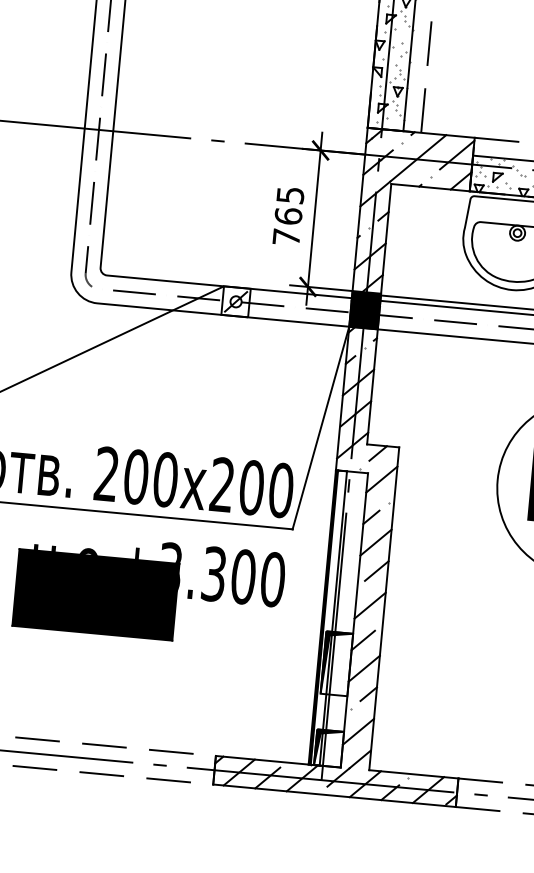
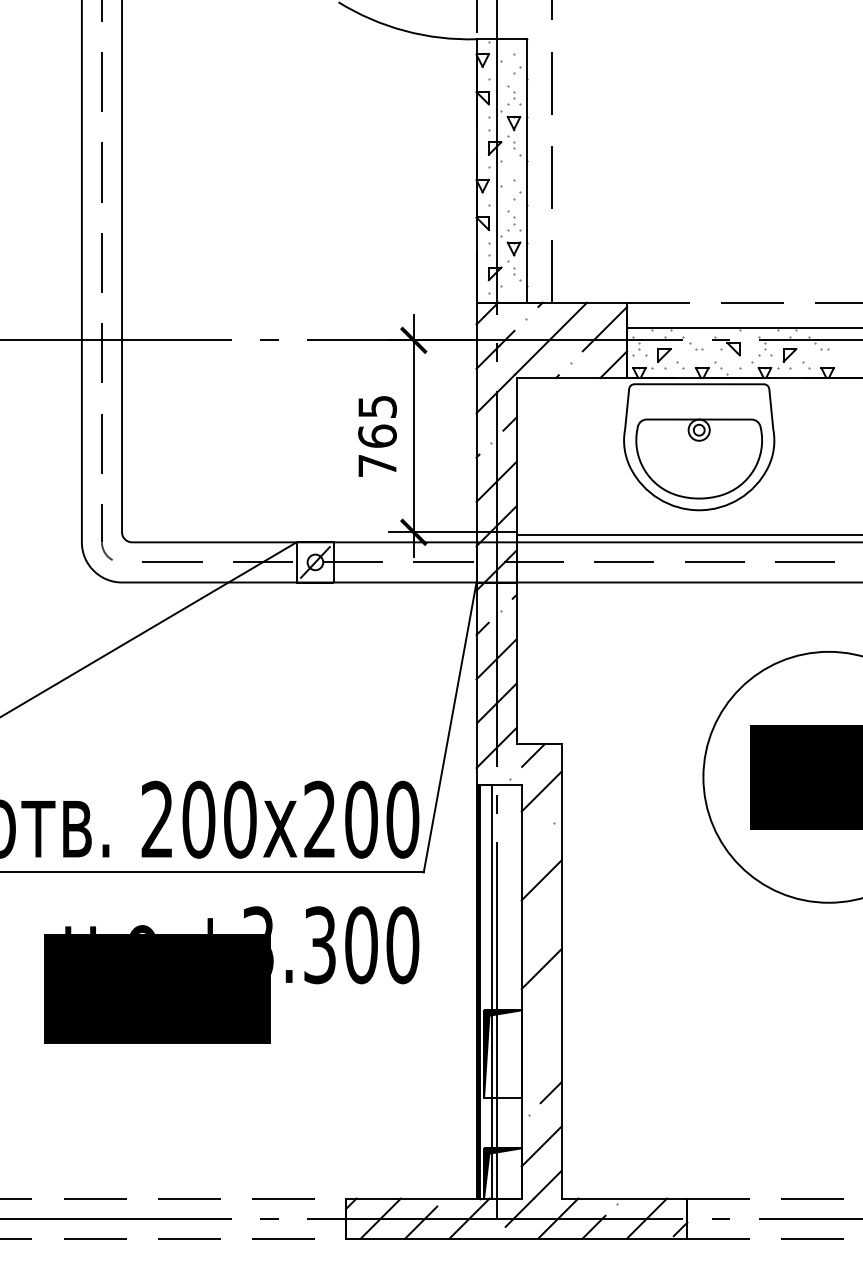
fill: (365, 310) -> (496, 557), removed
line: (370, 517) -> (531, 845), removed
line: (376, 570) -> (546, 919), removed
line: (363, 640) -> (536, 1018), removed
line: (364, 668) -> (541, 1057), removed

